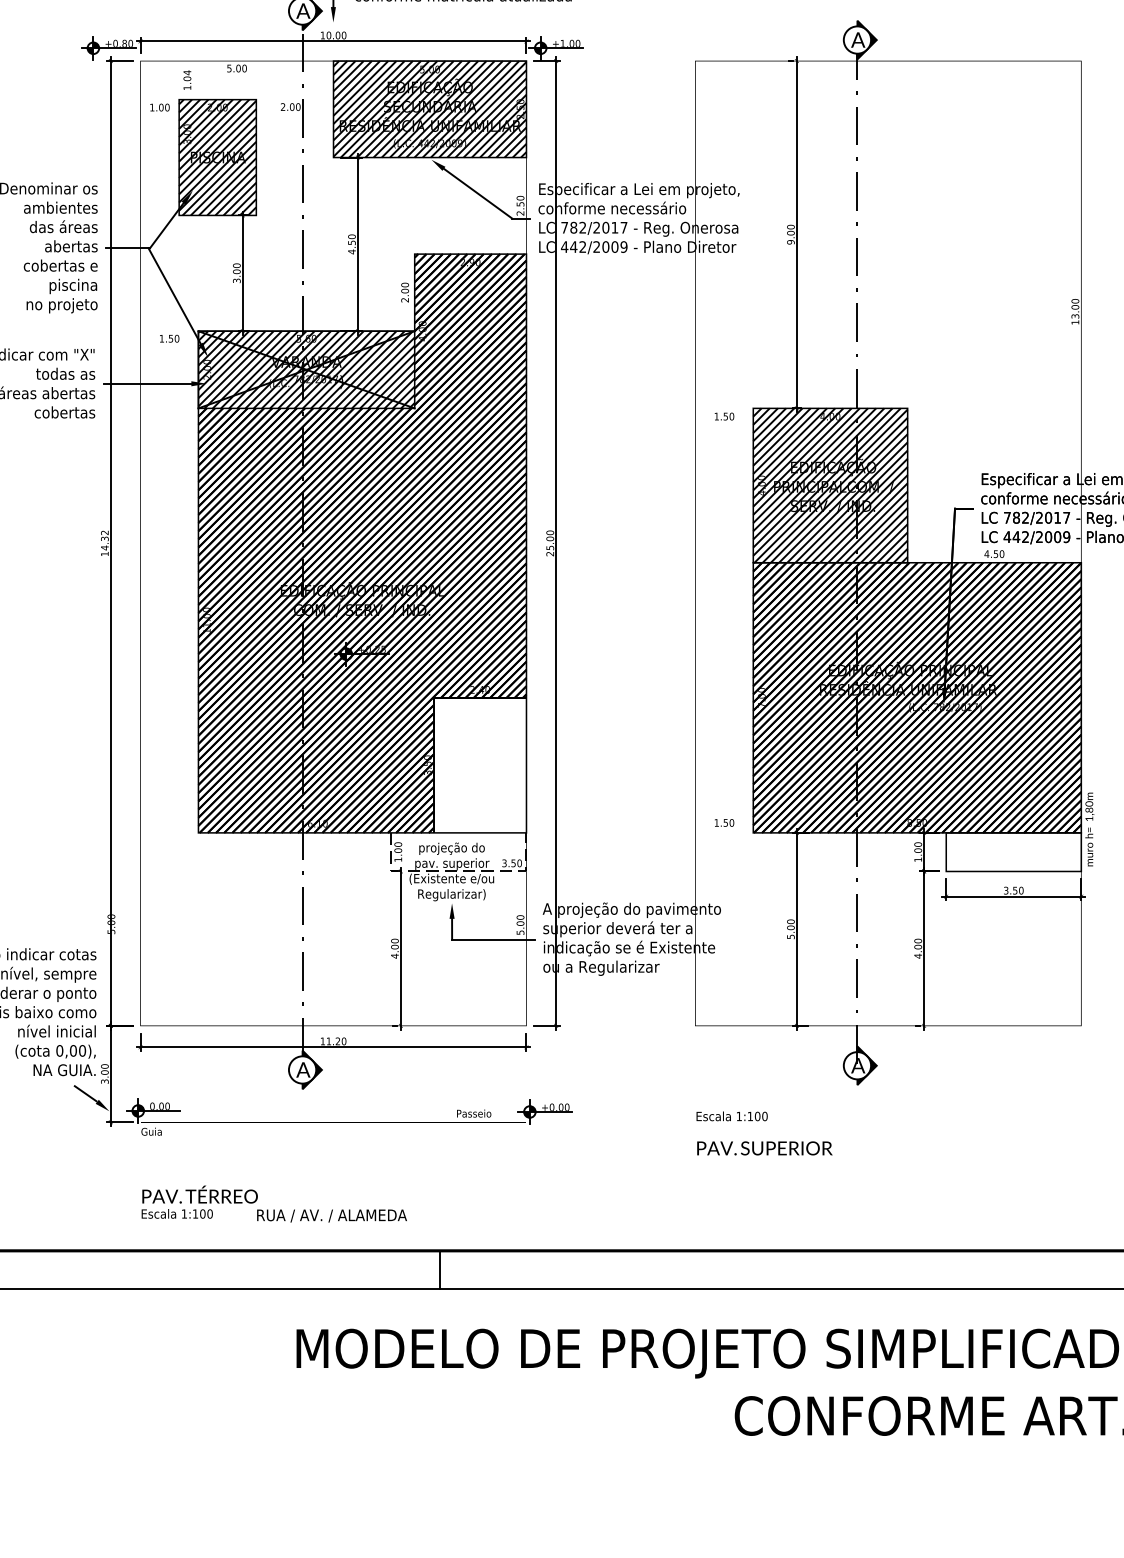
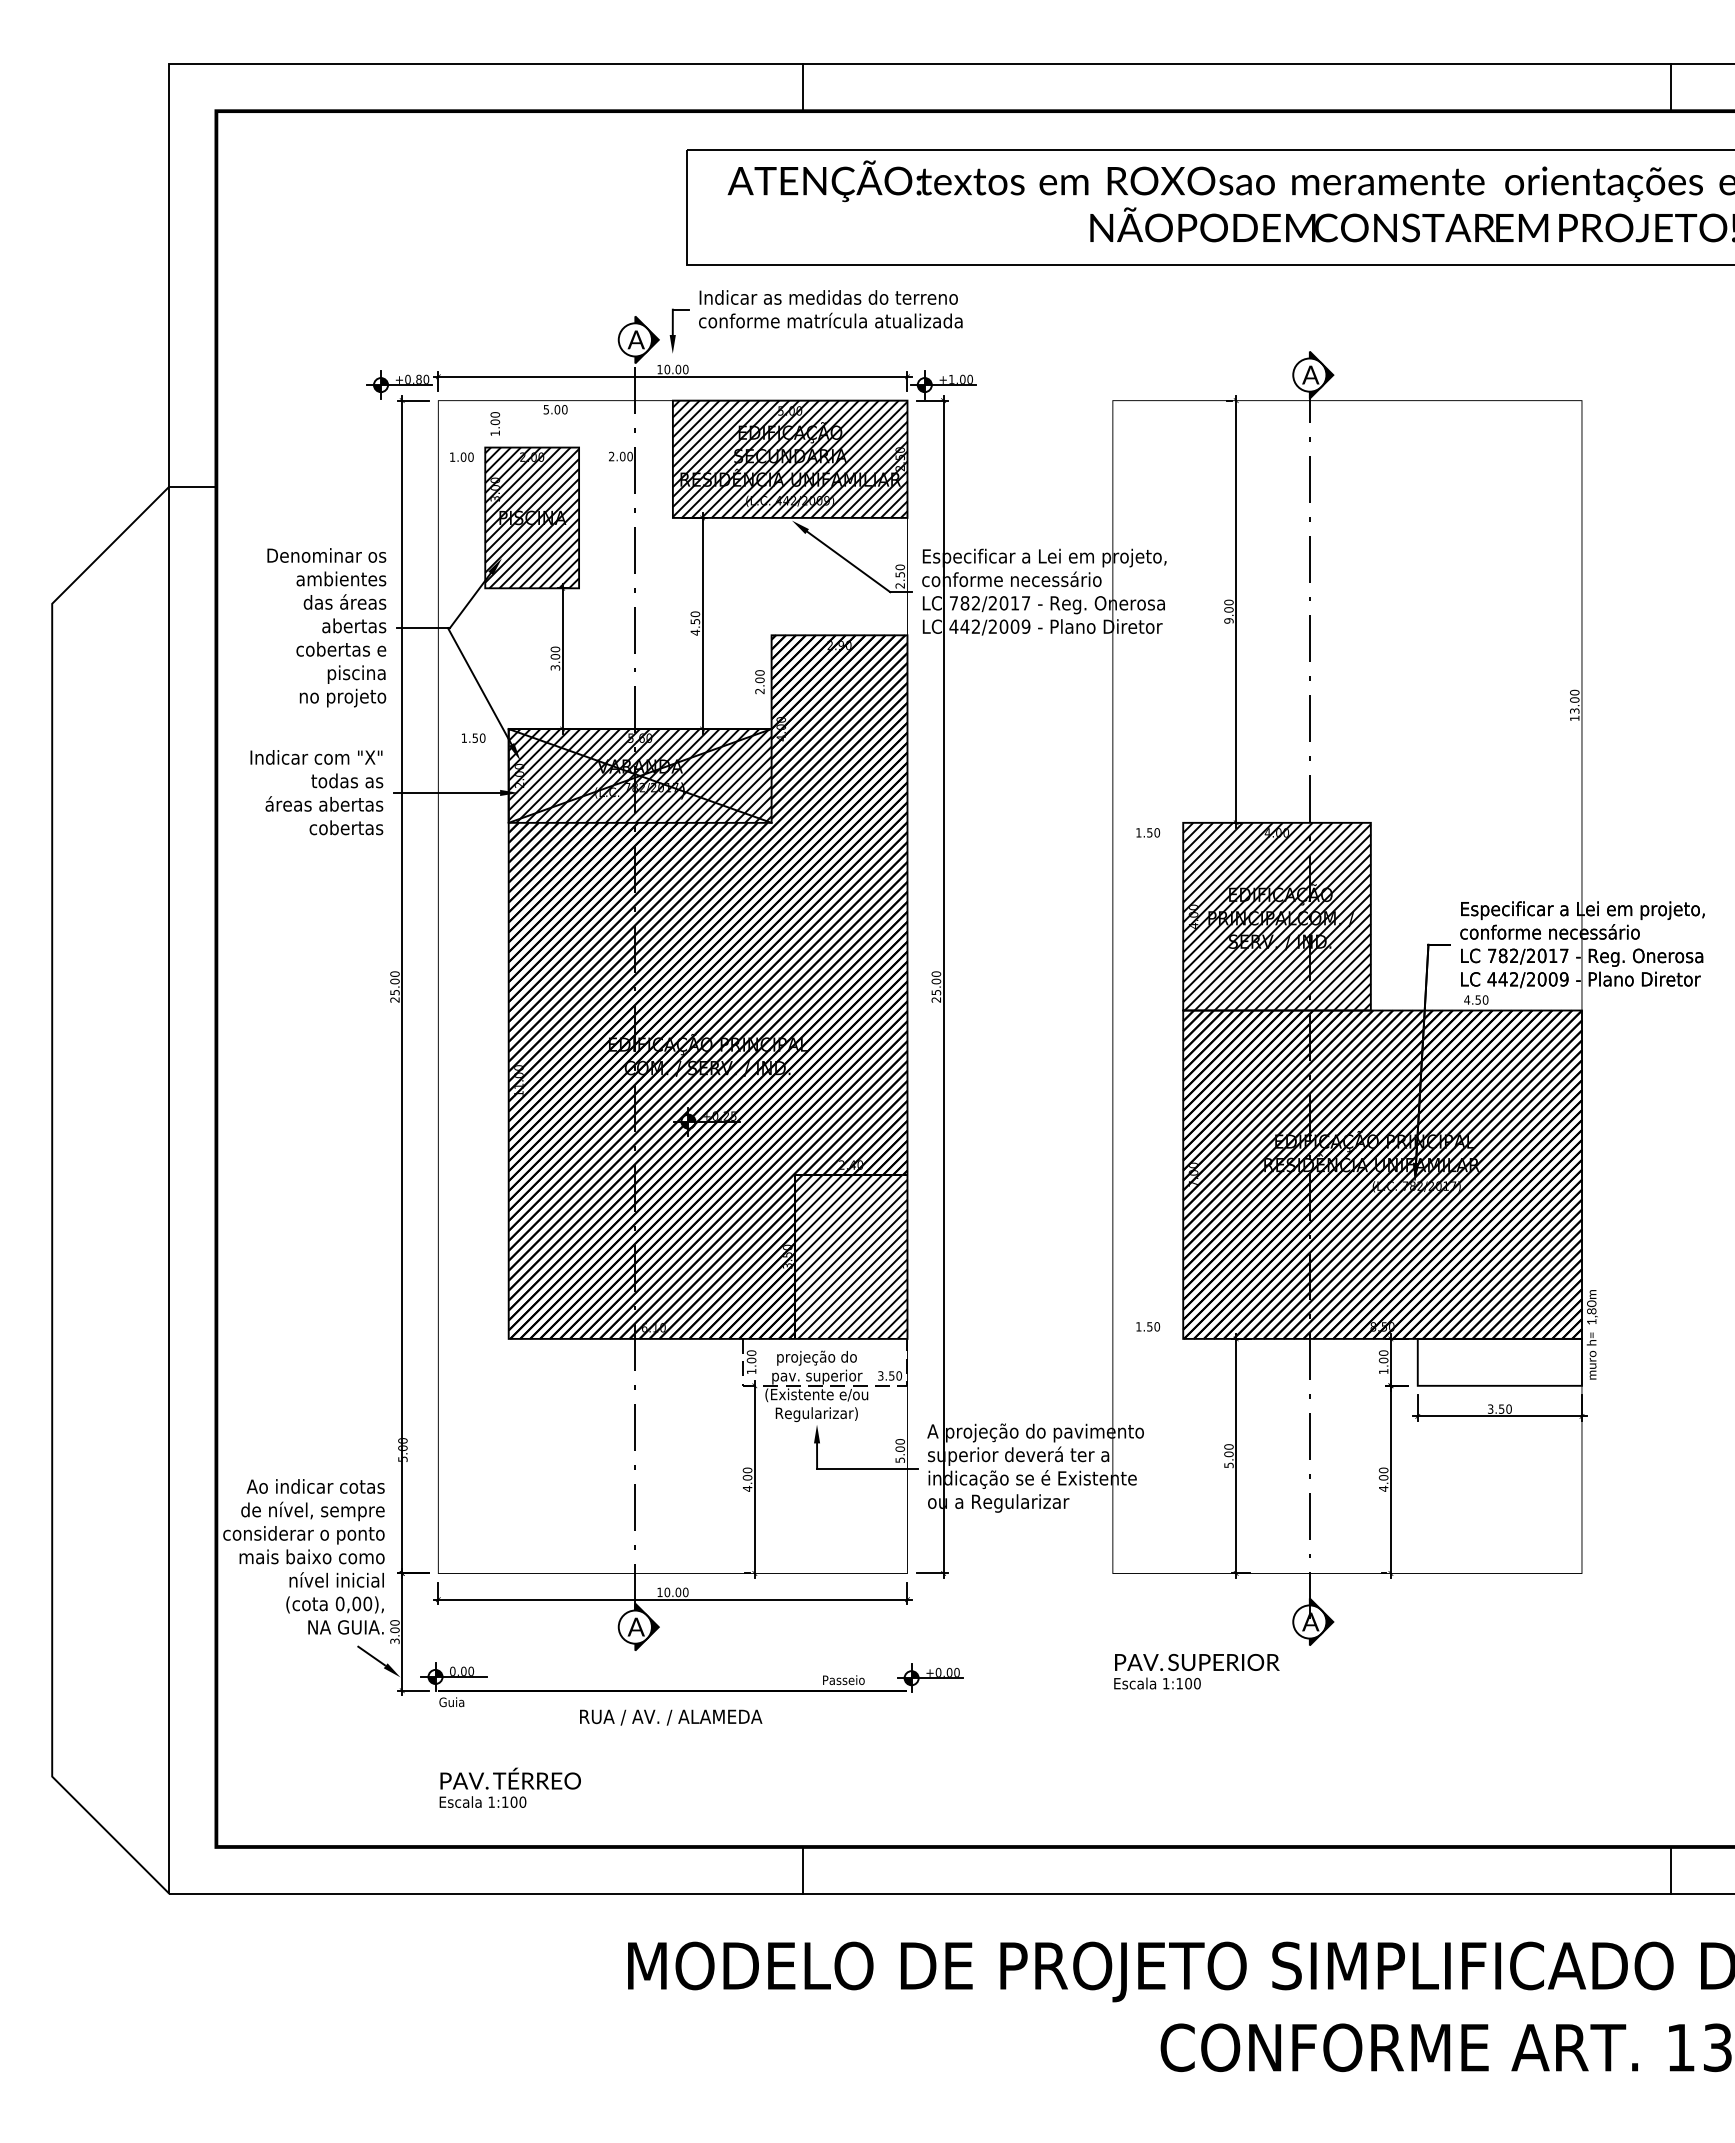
text: (187, 72) -> (495, 414), 1.04 -> 1.00
text: (104, 542) -> (394, 986), 14.32 -> 25.00
hatch: (479, 765) -> (850, 1256), added
text: (333, 1041) -> (672, 1592), 11.20 -> 10.00
text: (765, 1148) -> (1197, 1662), moved
text: (332, 1215) -> (671, 1717), moved

